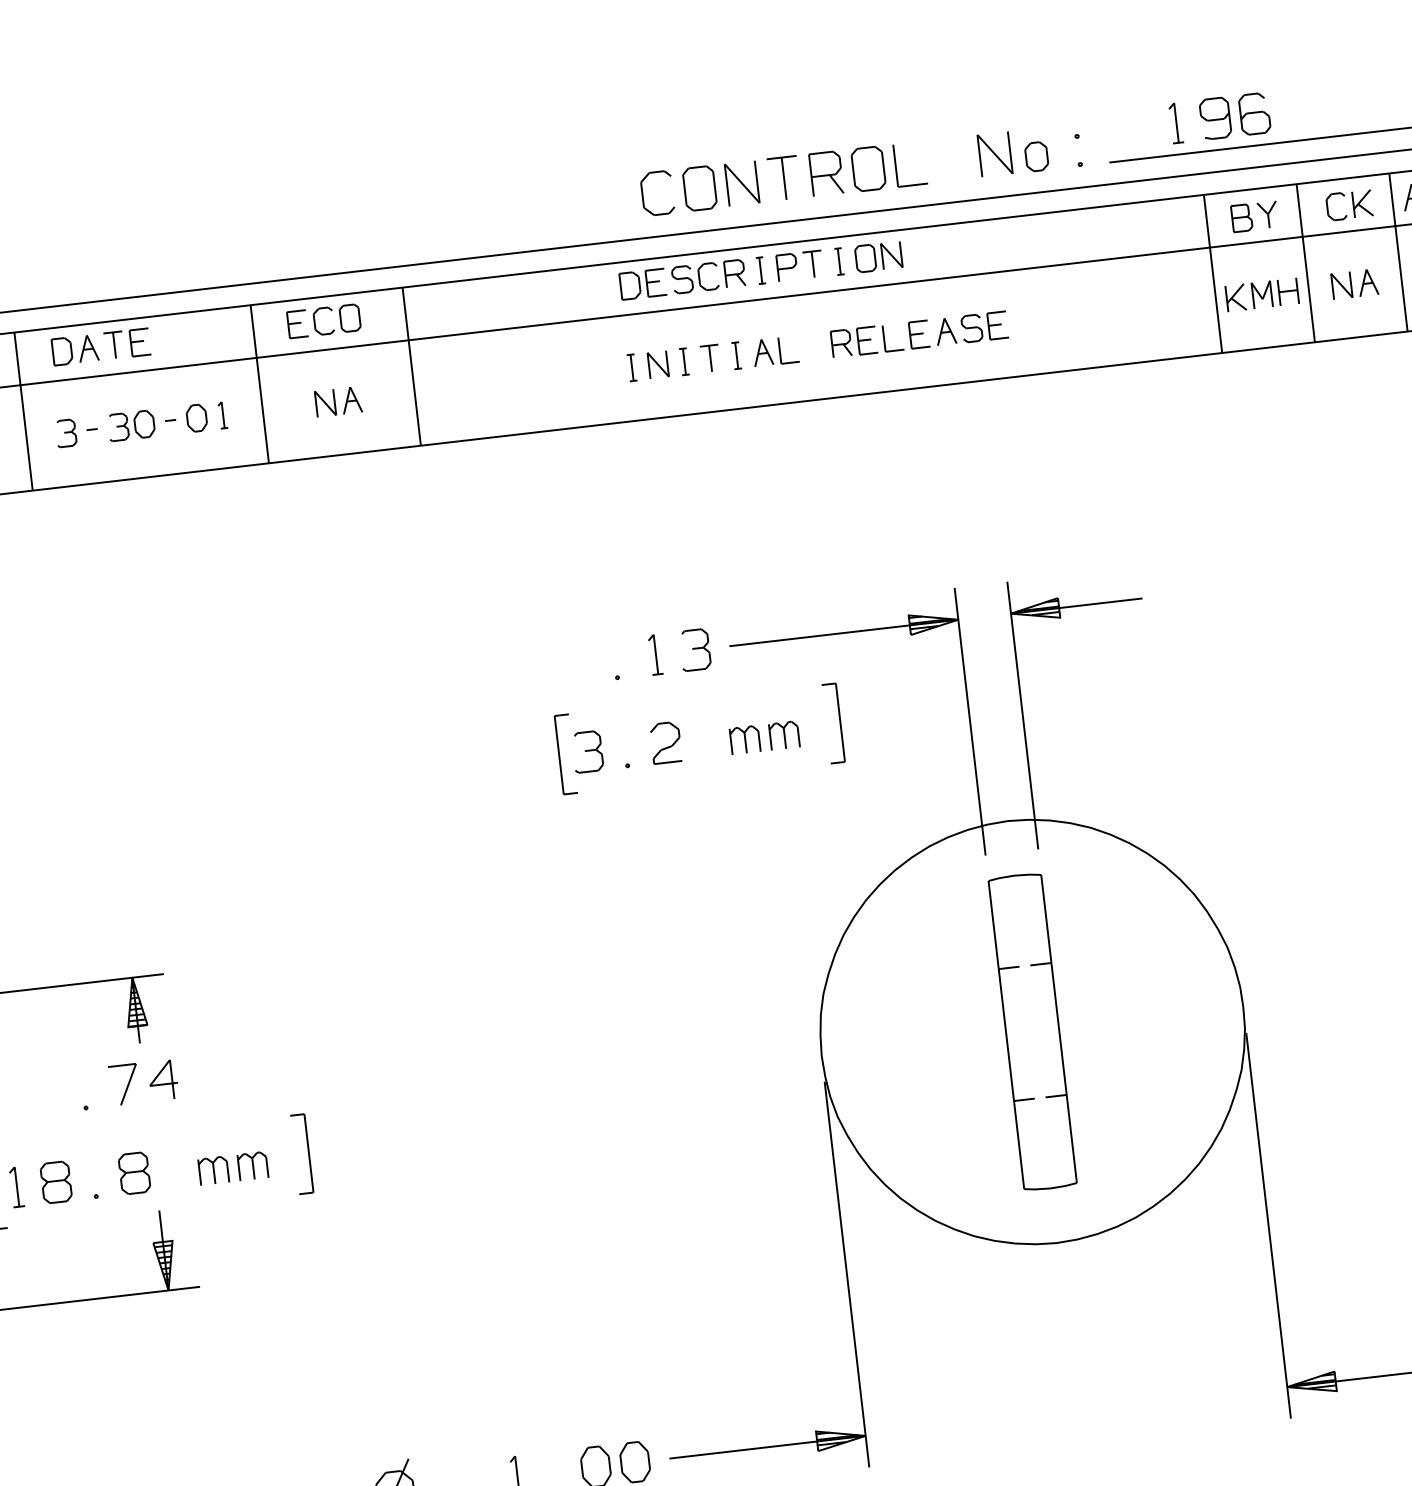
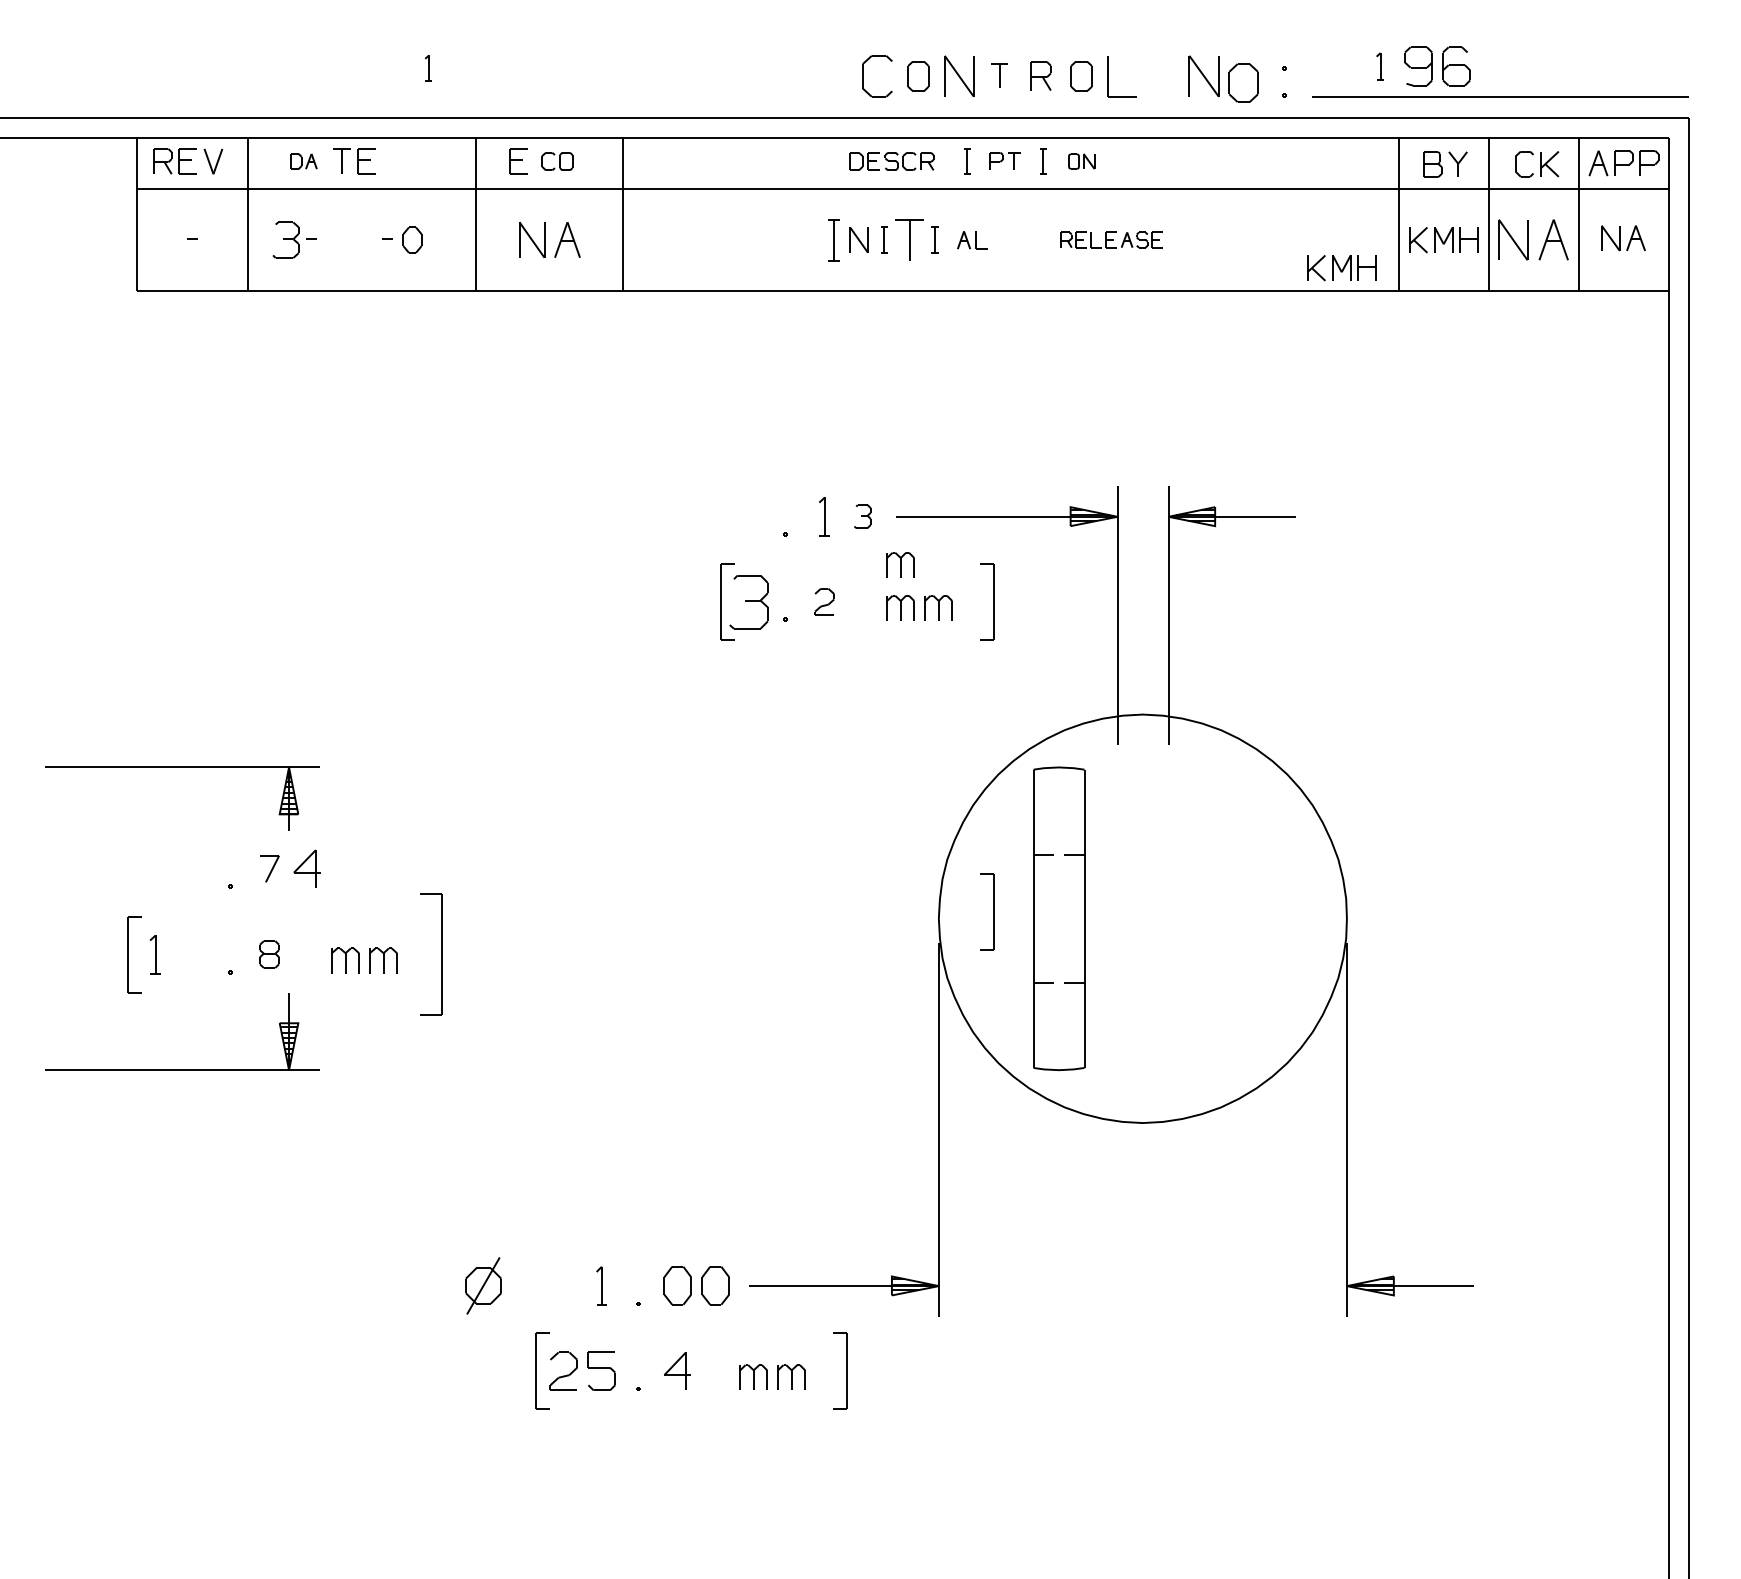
part: (1175, 123) -> (1379, 66), size x0.7
part: (1036, 157) -> (1243, 83), size x1.4
part: (868, 169) -> (1081, 76), size x0.7
part: (825, 173) -> (1040, 75), size x0.7
part: (783, 177) -> (999, 75), size x0.6
part: (700, 188) -> (918, 76), size x0.7
part: (878, 256) -> (1081, 161), size x0.6
part: (798, 265) -> (1004, 160), size x0.7
part: (682, 279) -> (891, 161), size x0.7
part: (1355, 284) -> (1533, 240), size x1.6
part: (337, 319) -> (557, 161), size x0.7
part: (918, 333) -> (1111, 239), size x0.6
part: (1160, 336) -> (1341, 268), added
part: (74, 349) -> (303, 161), size x0.6
part: (775, 351) -> (972, 240), size x0.7
part: (710, 358) -> (909, 239), size x1.6
part: (631, 367) -> (833, 239), size x1.6
part: (338, 402) -> (549, 240), size x1.4
part: (222, 415) -> (428, 68), moved
part: (131, 425) -> (349, 239), removed
part: (65, 432) -> (285, 239), size x1.4
part: (694, 649) -> (862, 516), size x0.6
part: (739, 694) -> (900, 564), added
part: (665, 742) -> (824, 601), size x0.7
part: (587, 751) -> (748, 601), size x1.4
part: (1033, 1031) -> (1059, 918), moved
part: (871, 1043) -> (987, 911), added
part: (124, 1084) -> (269, 868), size x0.7
part: (301, 1153) -> (431, 954), size x1.6
part: (134, 1173) -> (269, 954), size x0.7
part: (55, 1182) -> (193, 954), removed

